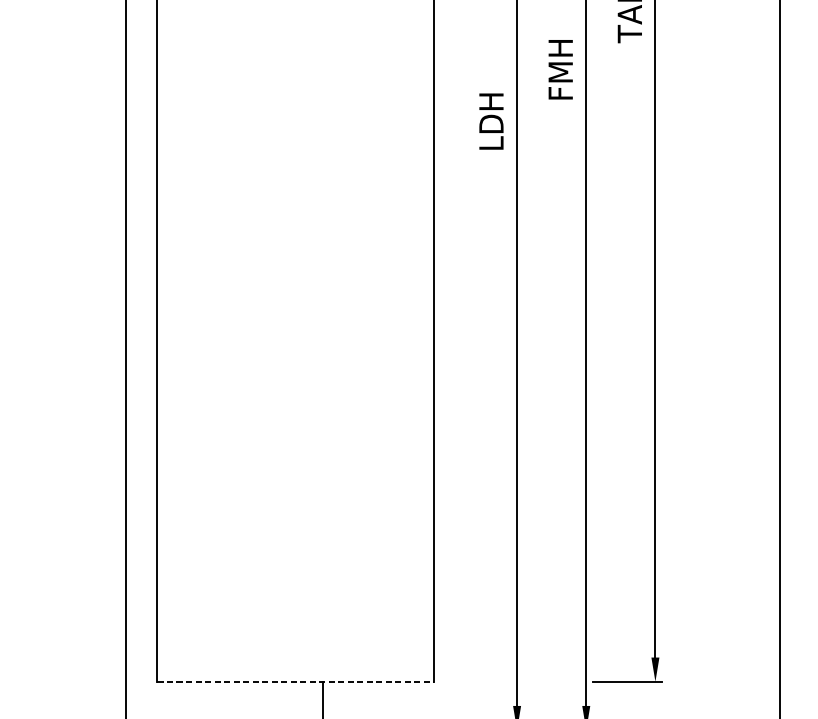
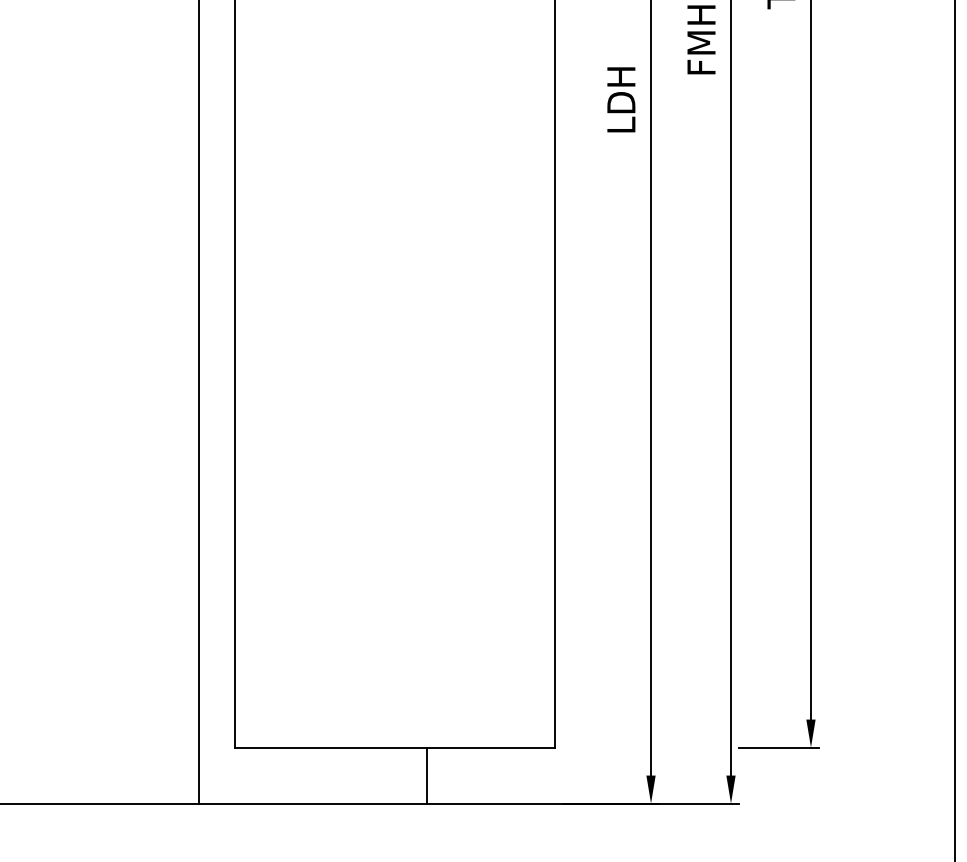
line: (296, 681) -> (395, 747), dashed -> solid

